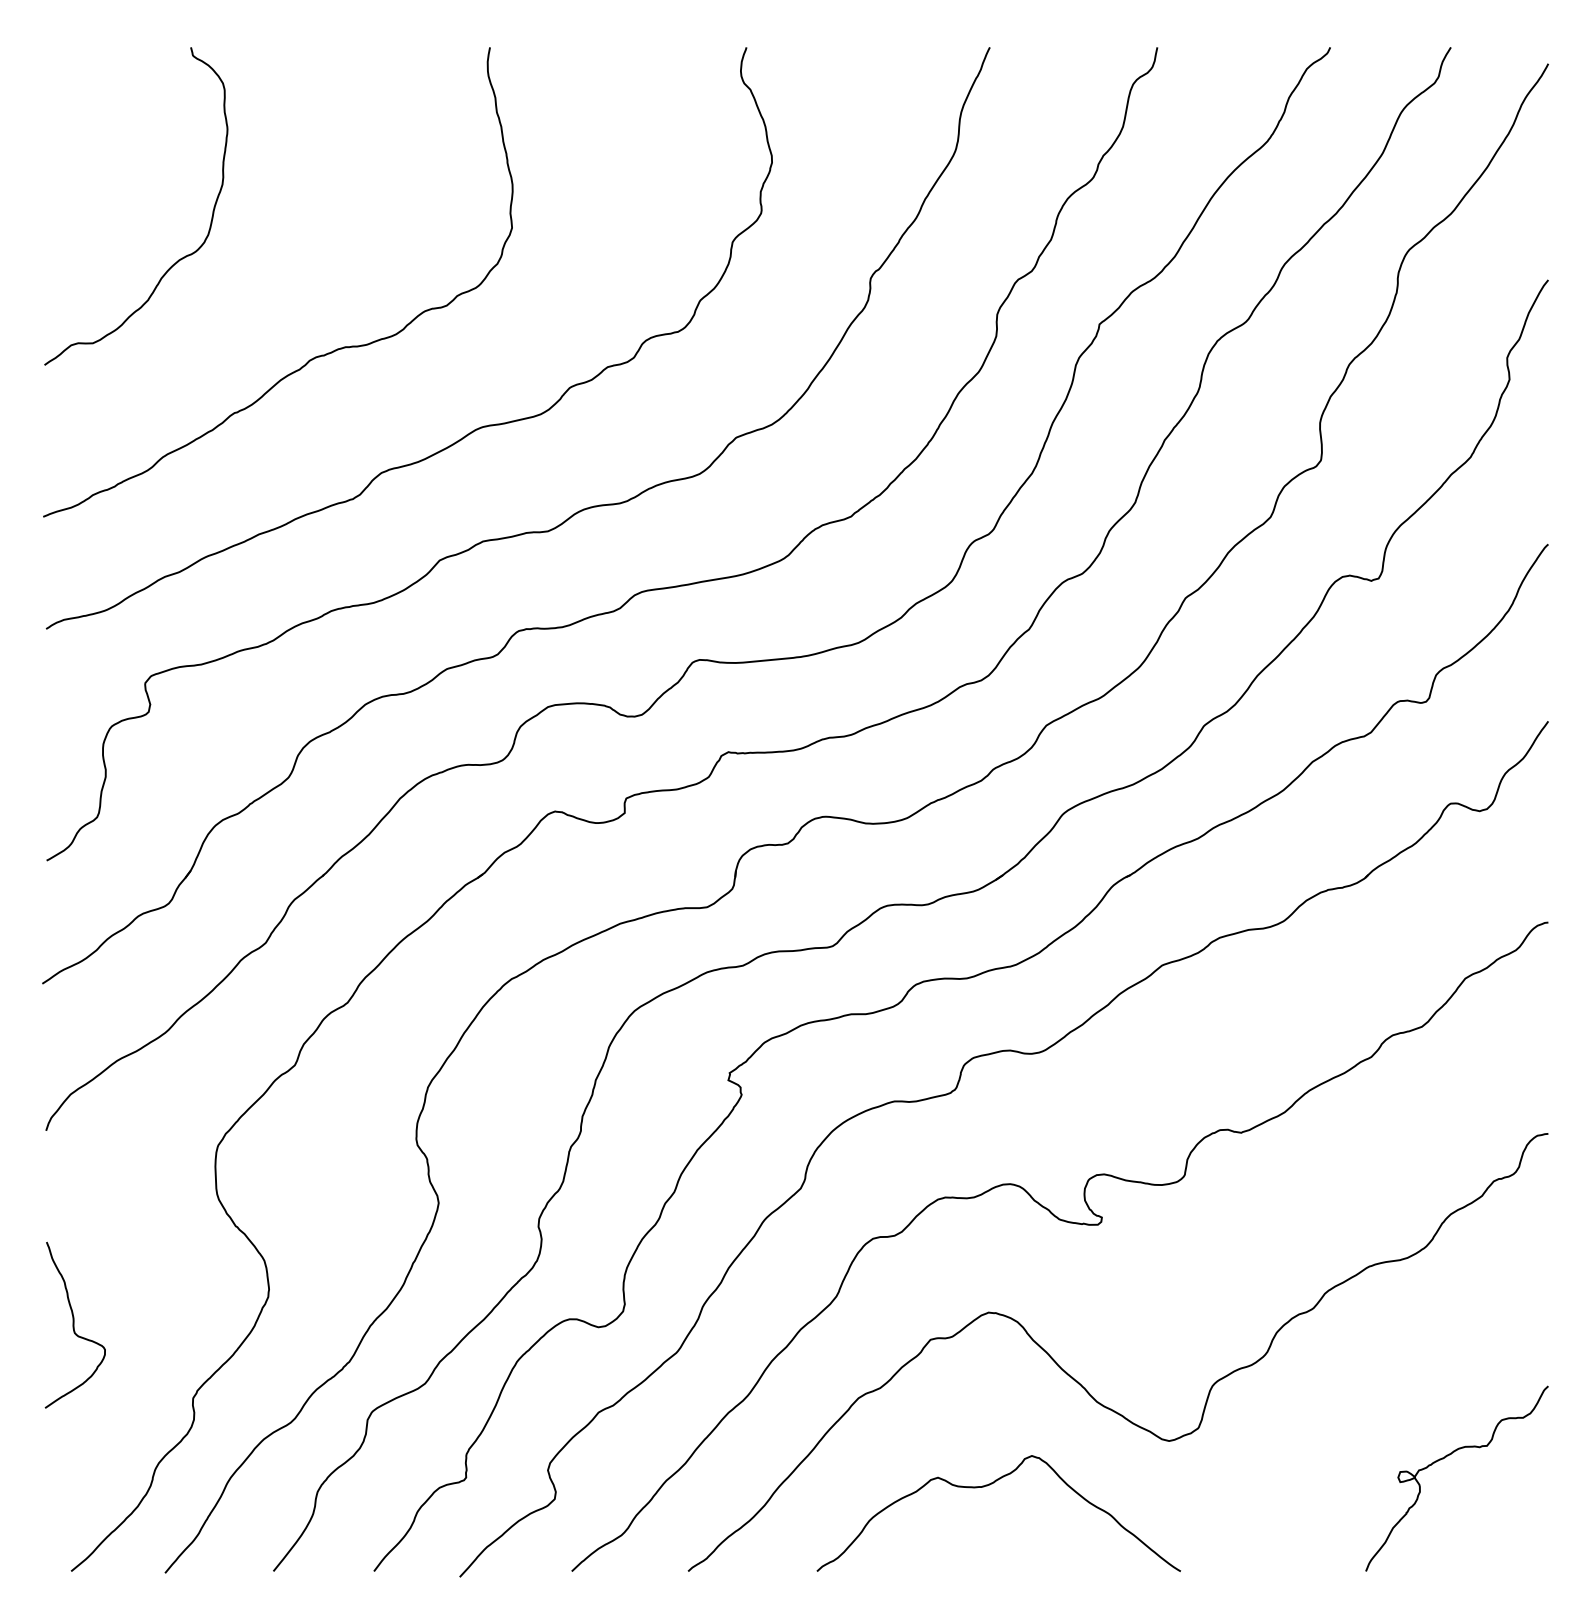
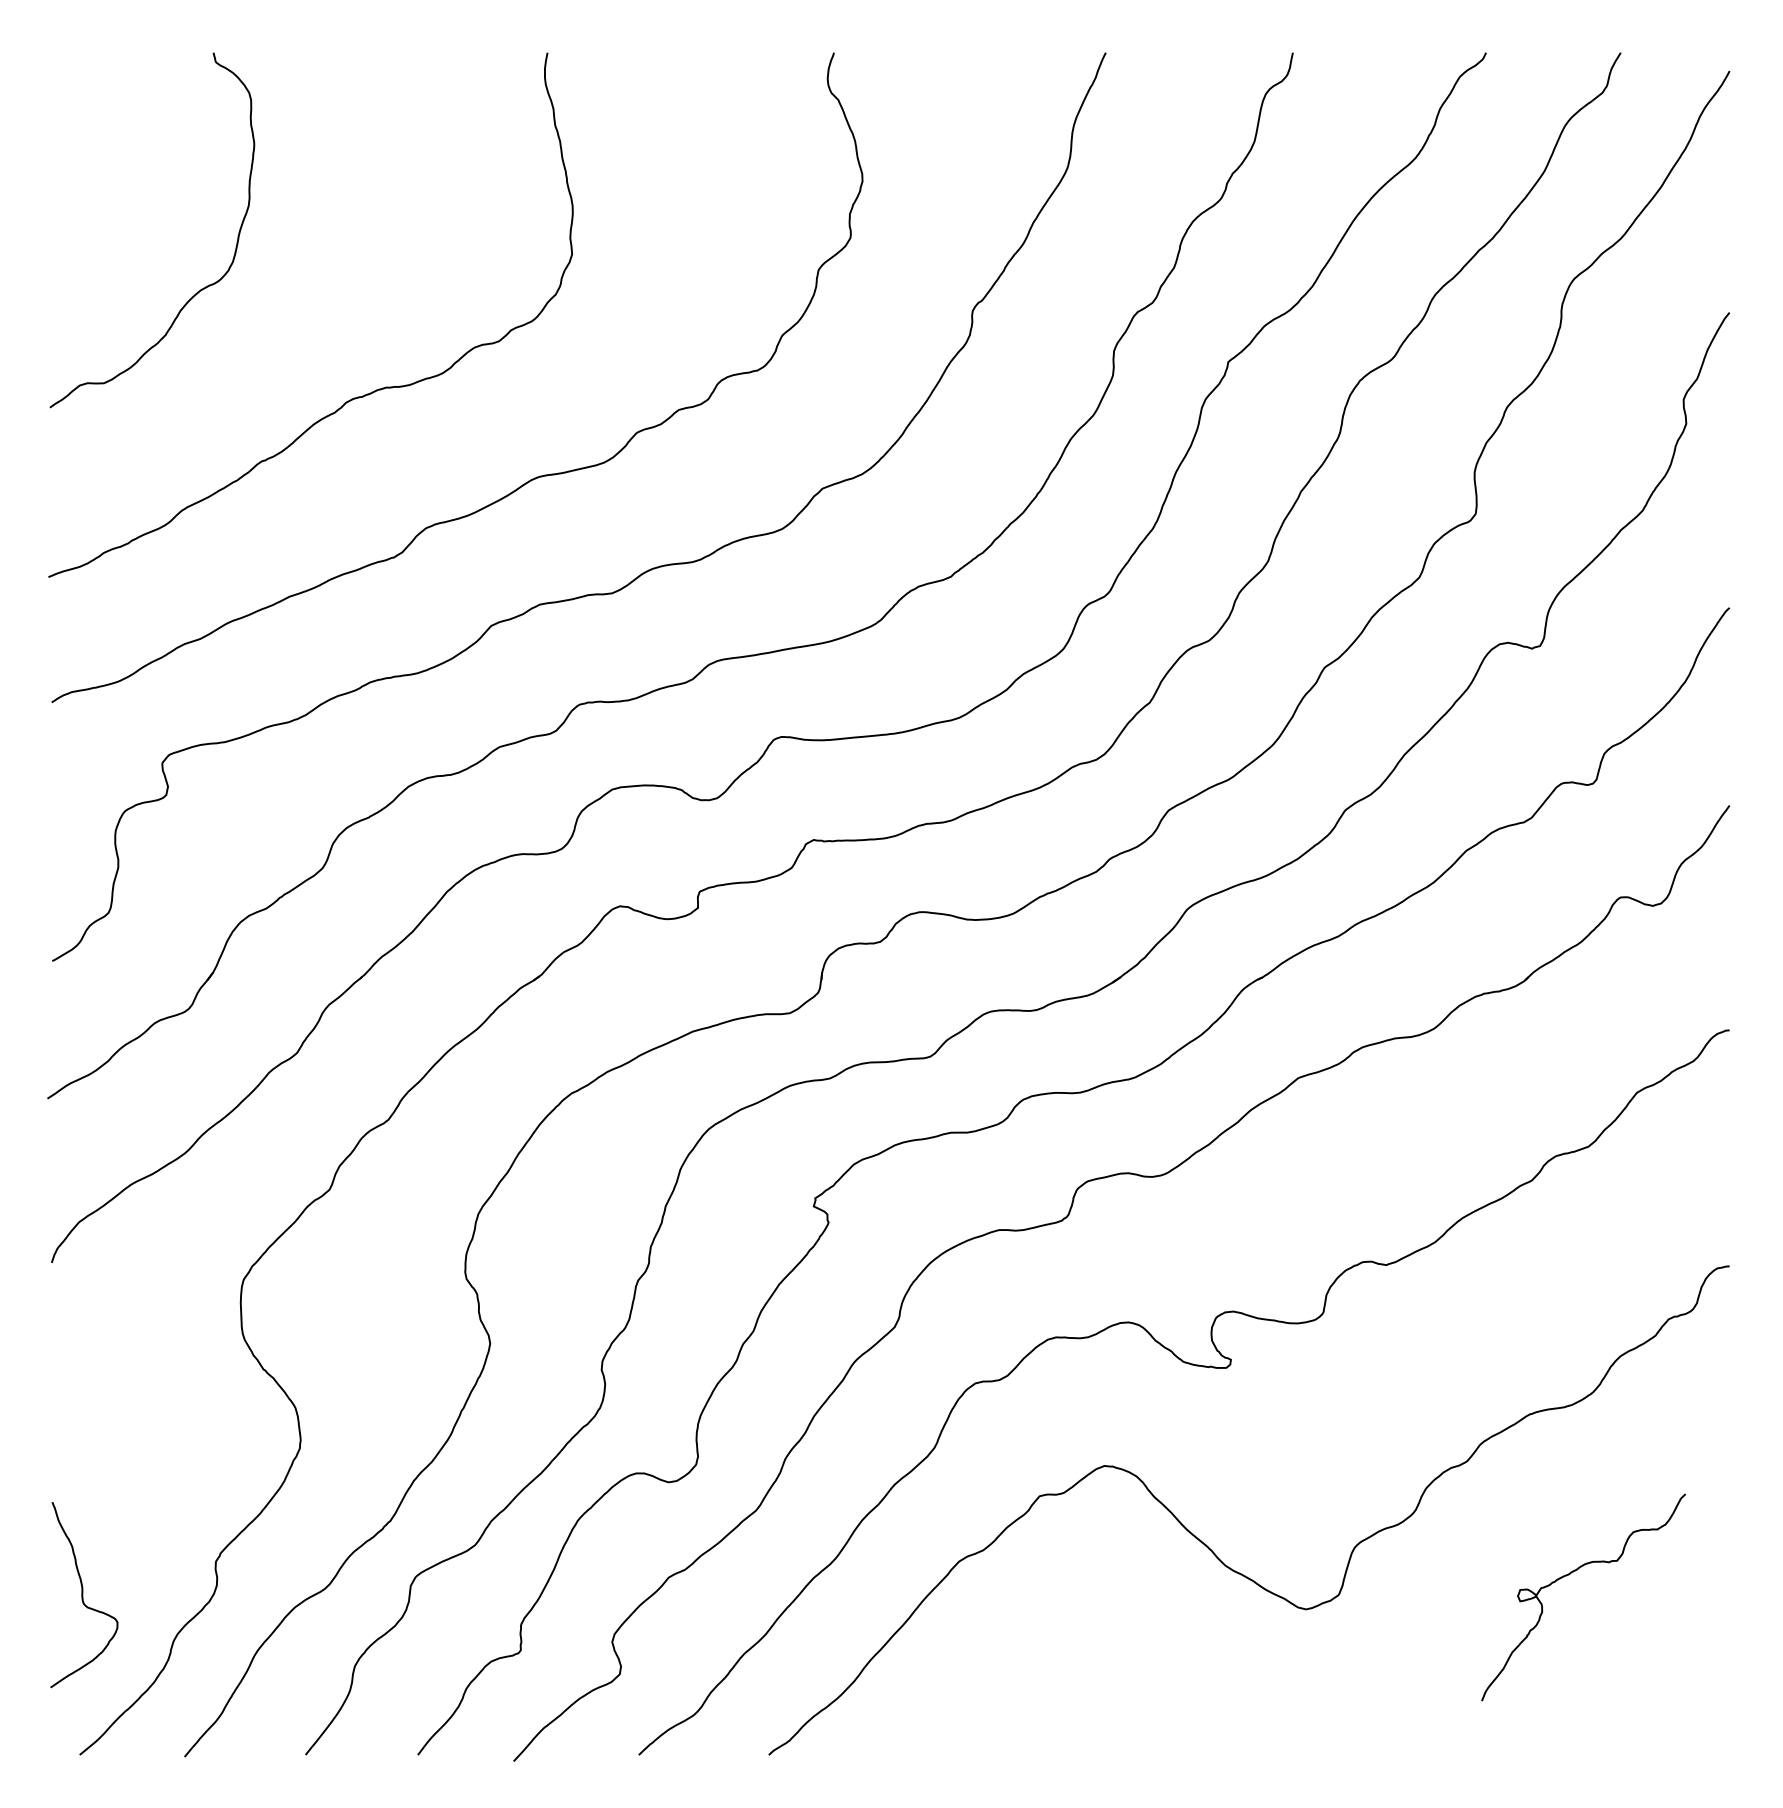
curve: (74, 1325) -> (83, 1595), moved
curve: (1444, 1459) -> (1569, 1575), moved
curve: (988, 1485) -> (1104, 1659), removed

